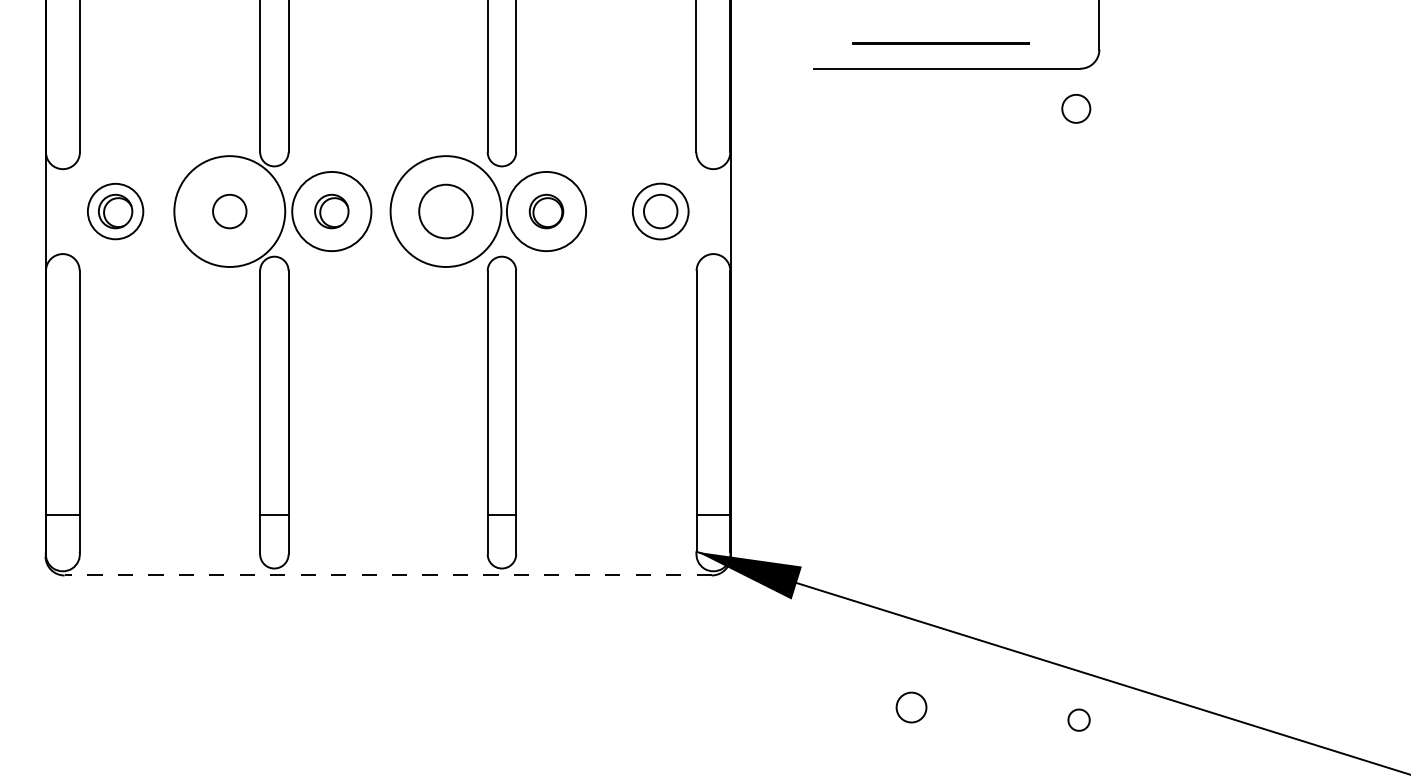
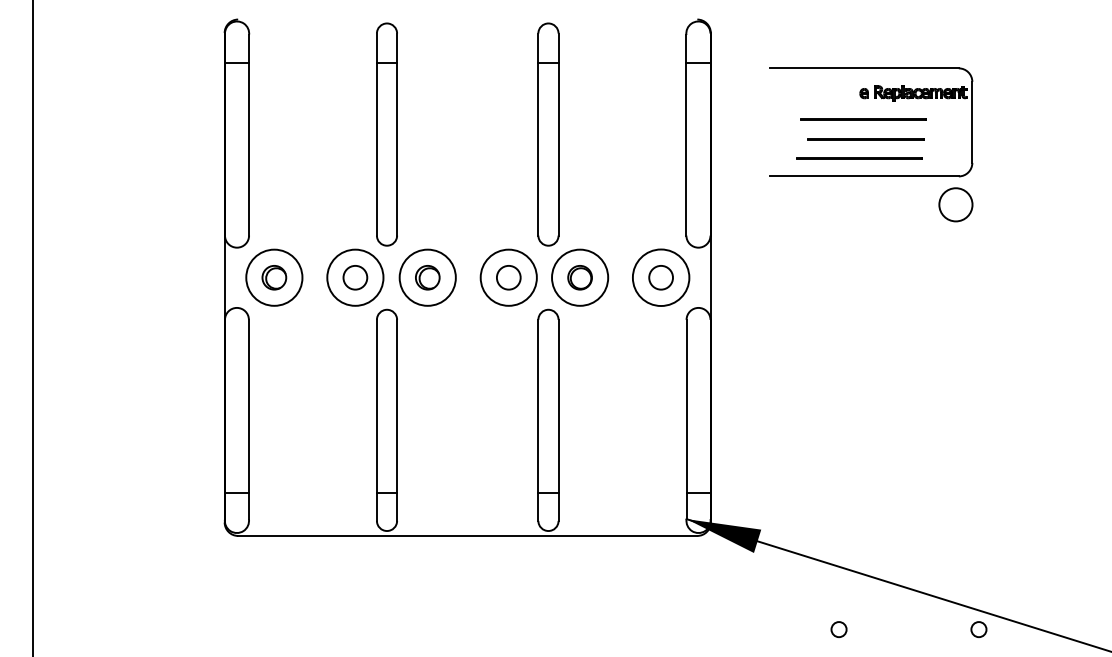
line: (948, 16) -> (865, 139), added
circle: (1075, 108) -> (955, 204), size x1.67
circle: (115, 211) -> (274, 277), size x1.43
circle: (229, 211) -> (355, 277), size x0.71
circle: (445, 211) -> (508, 277), size x0.62
circle: (445, 211) -> (508, 277), size x0.71
circle: (659, 211) -> (660, 277), size x1.43
line: (387, 574) -> (467, 535), dashed -> solid
circle: (910, 707) -> (838, 629), size x0.71
circle: (1078, 720) -> (978, 629), moved

